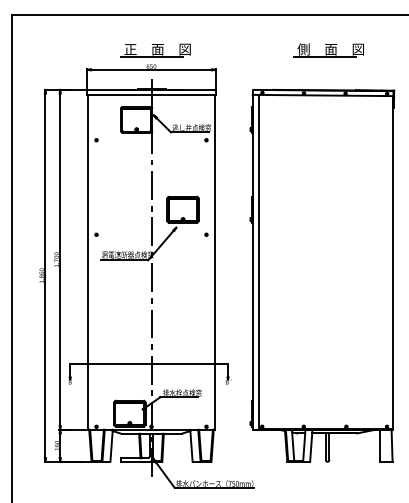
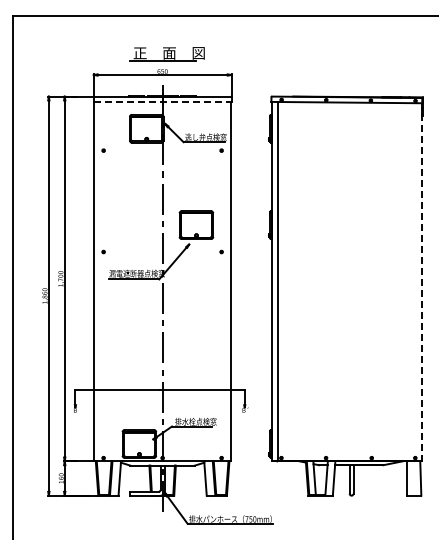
part: (328, 49) -> (352, 53), removed
line: (151, 94) -> (162, 101), solid -> dashed
line: (393, 263) -> (422, 282), solid -> dashed

